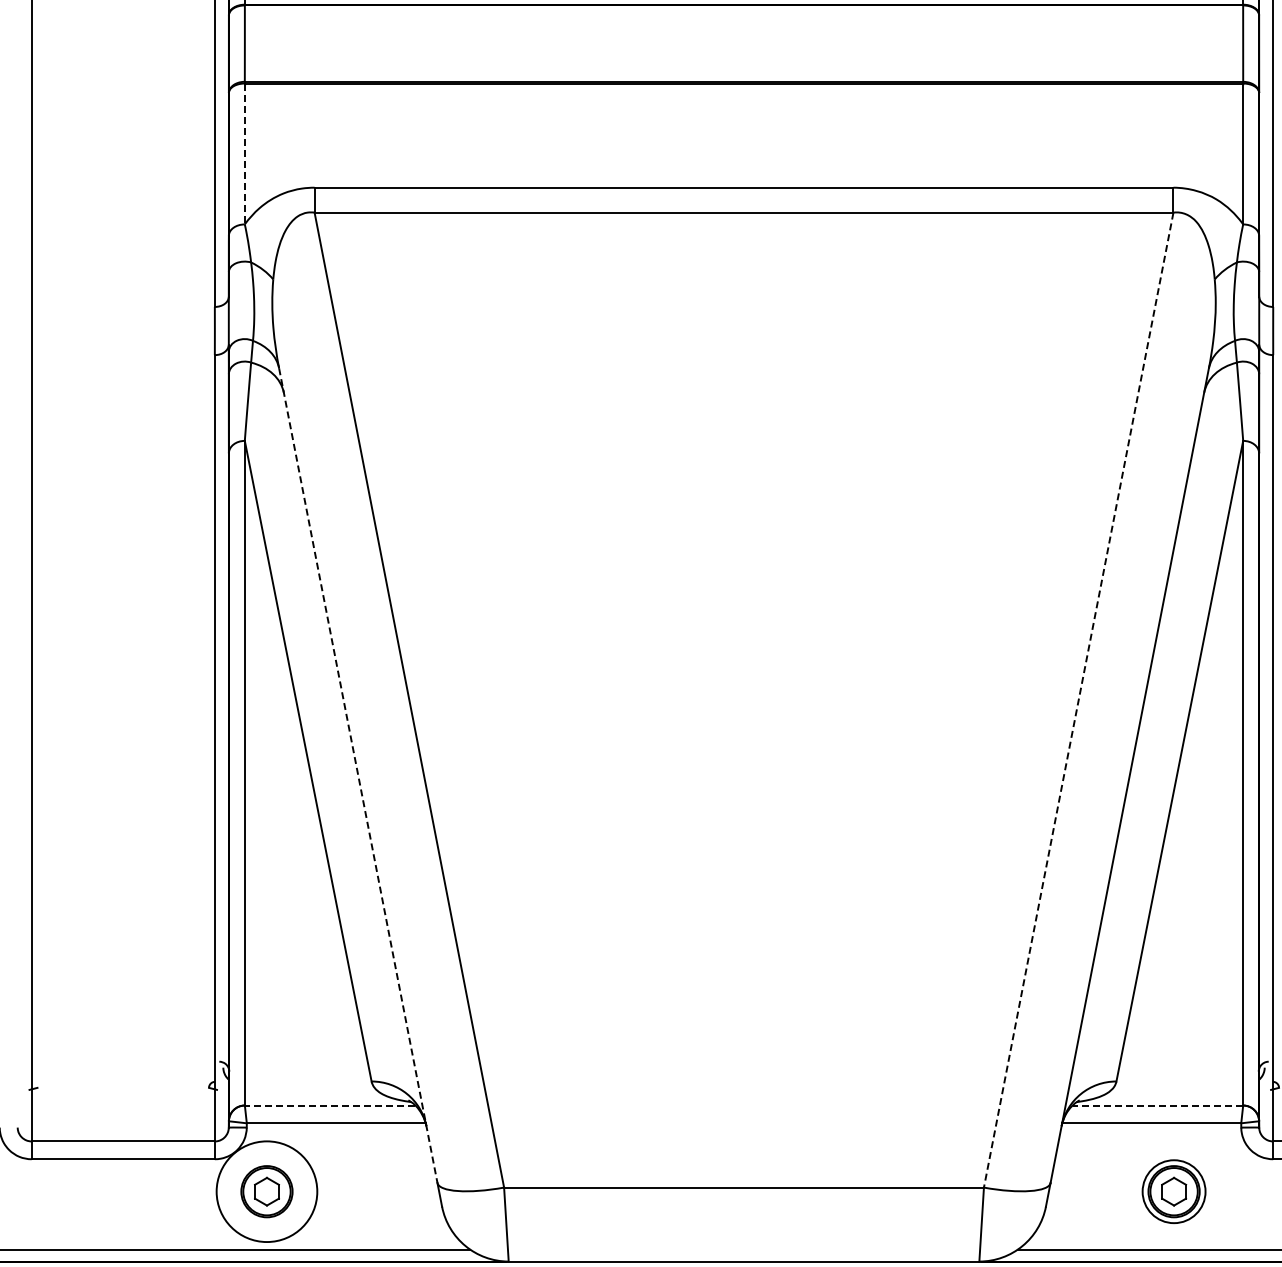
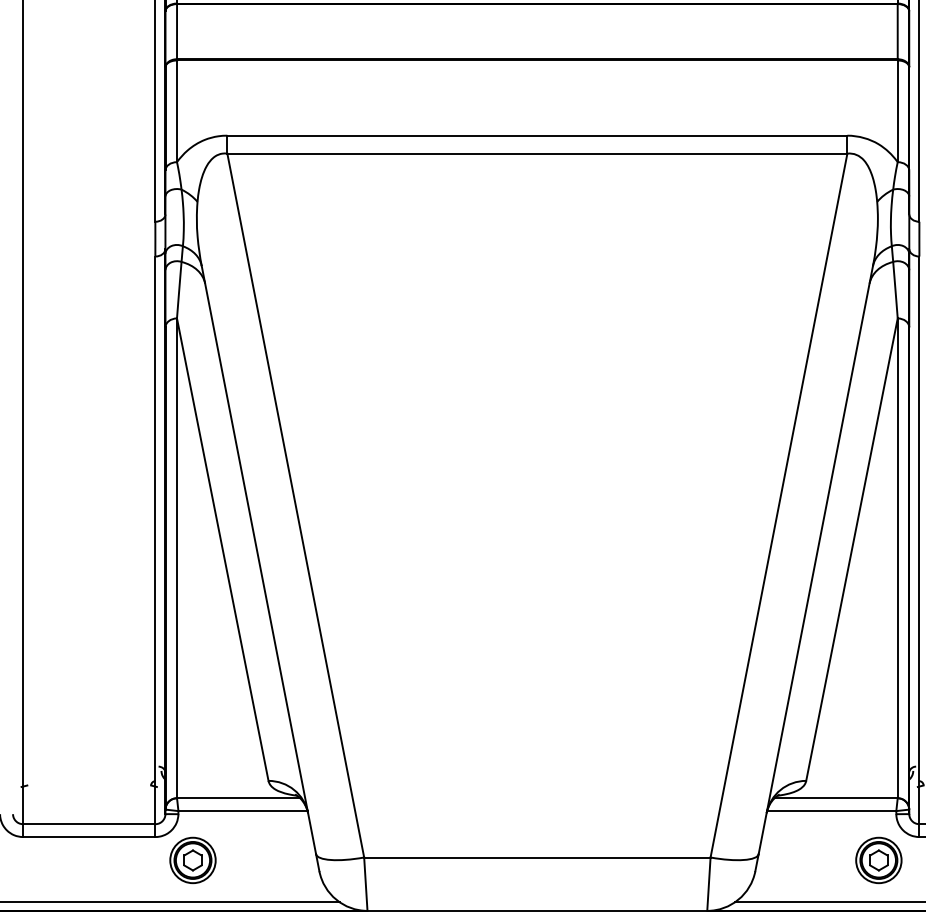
line: (244, 154) -> (176, 111), dashed -> solid
line: (1078, 700) -> (778, 505), dashed -> solid
line: (358, 775) -> (259, 560), dashed -> solid
line: (329, 1105) -> (238, 798), dashed -> solid
line: (1157, 1105) -> (835, 798), dashed -> solid
circle: (266, 1191) -> (192, 860), size x0.62
part: (1173, 1191) -> (878, 860), moved

